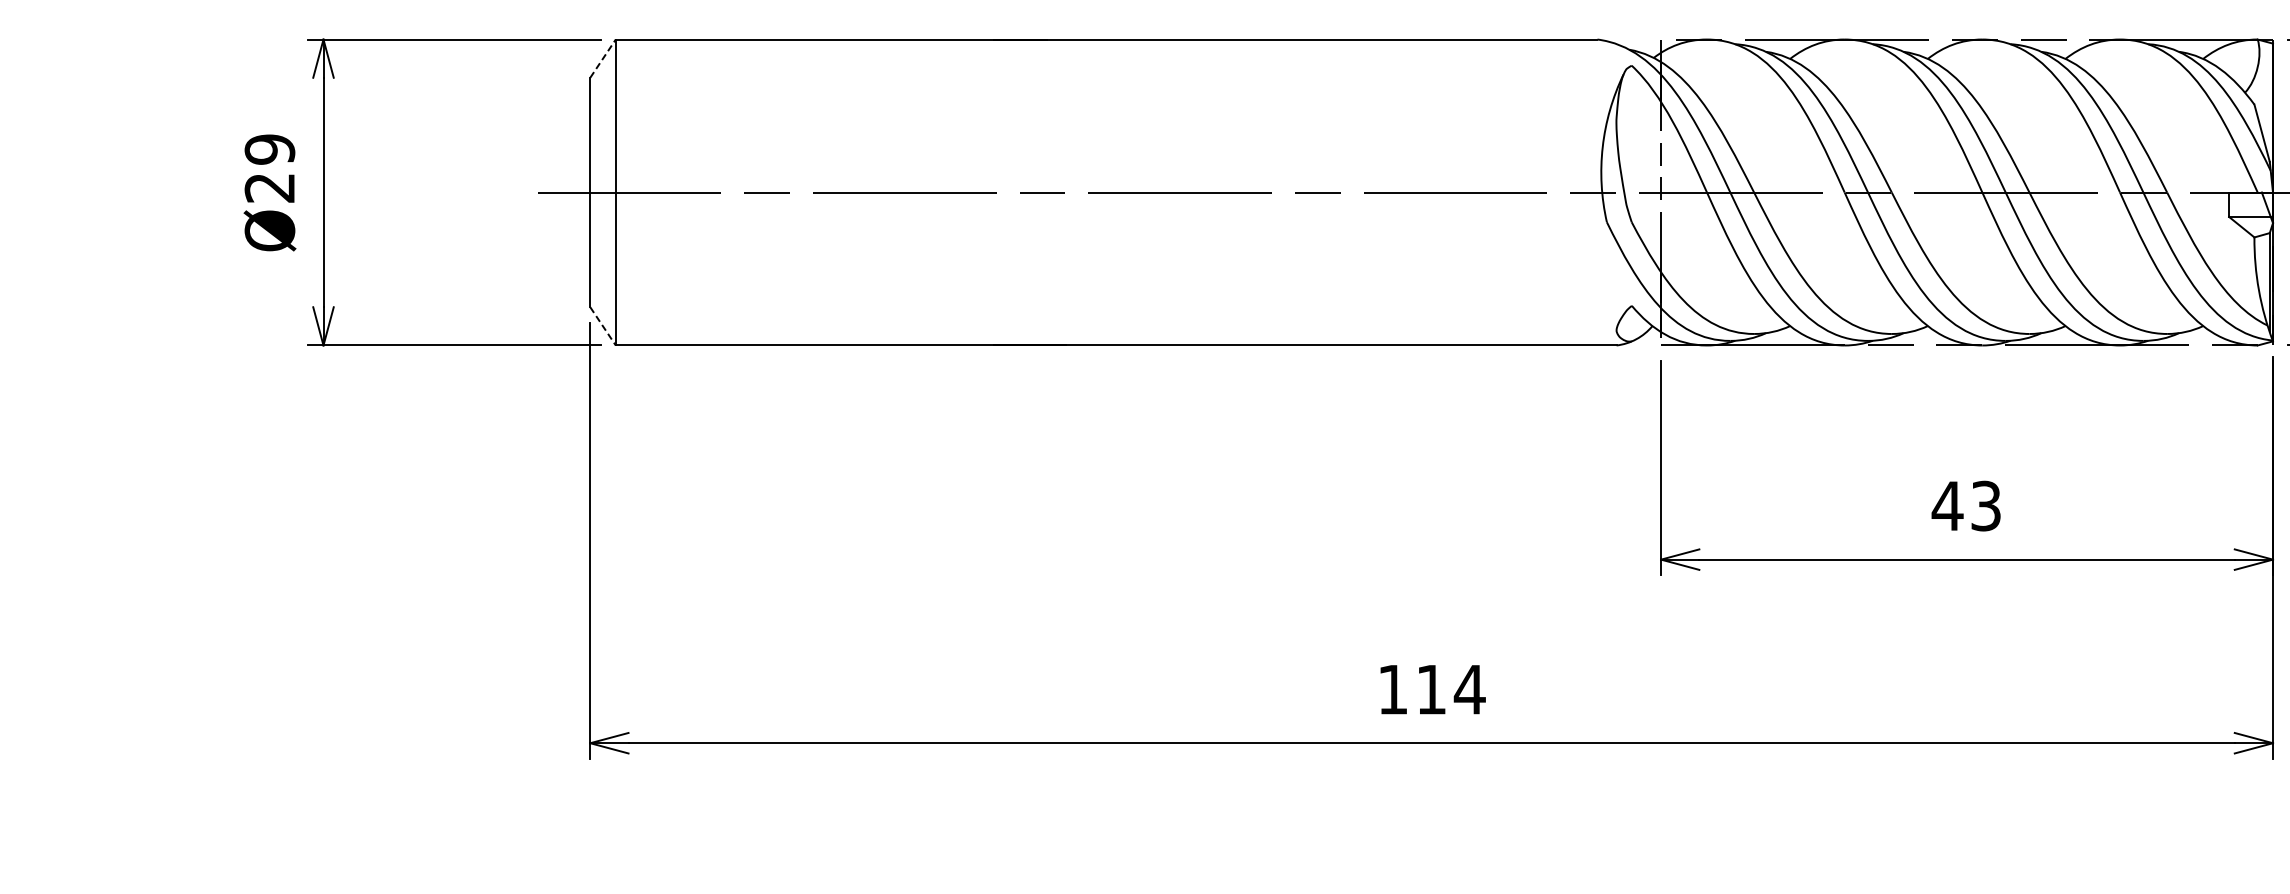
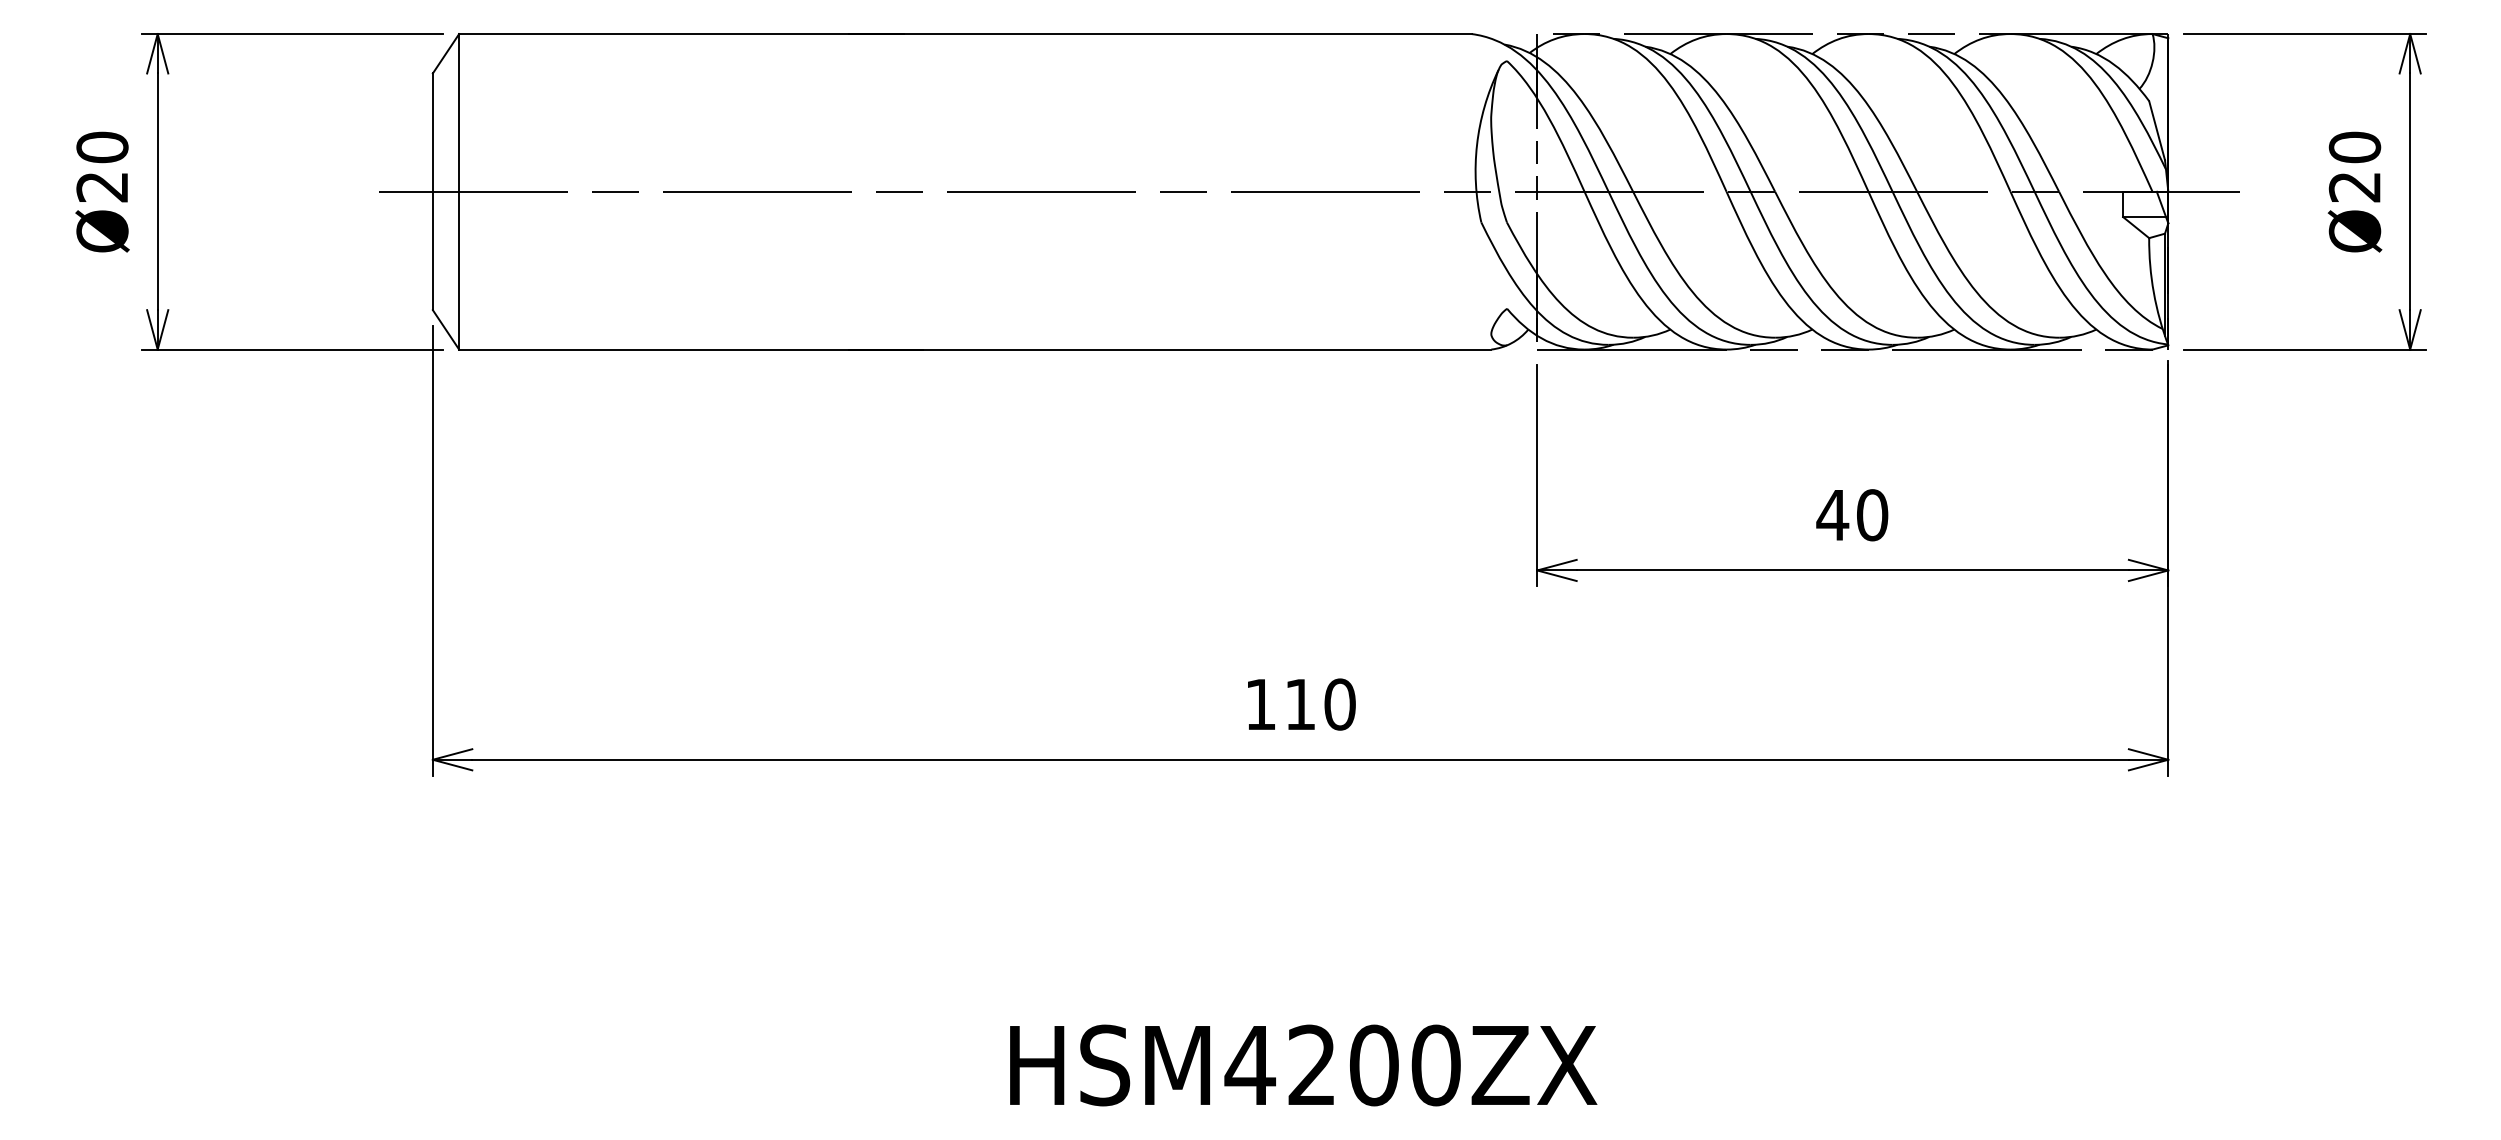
line: (603, 58) -> (446, 53), dashed -> solid
text: (269, 149) -> (102, 147), Ø29 -> Ø20
line: (603, 326) -> (446, 329), dashed -> solid
text: (1986, 506) -> (1872, 515), 43 -> 40
text: (1469, 689) -> (1339, 704), 114 -> 110

